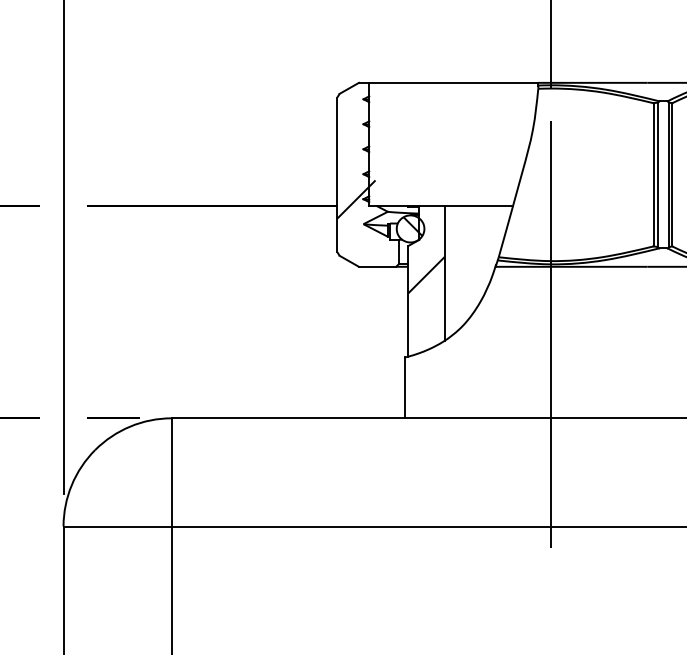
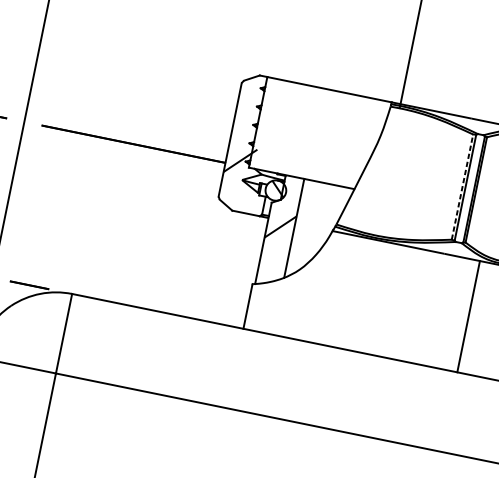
line: (653, 174) -> (462, 186), solid -> dashed
line: (550, 334) -> (362, 289), removed

